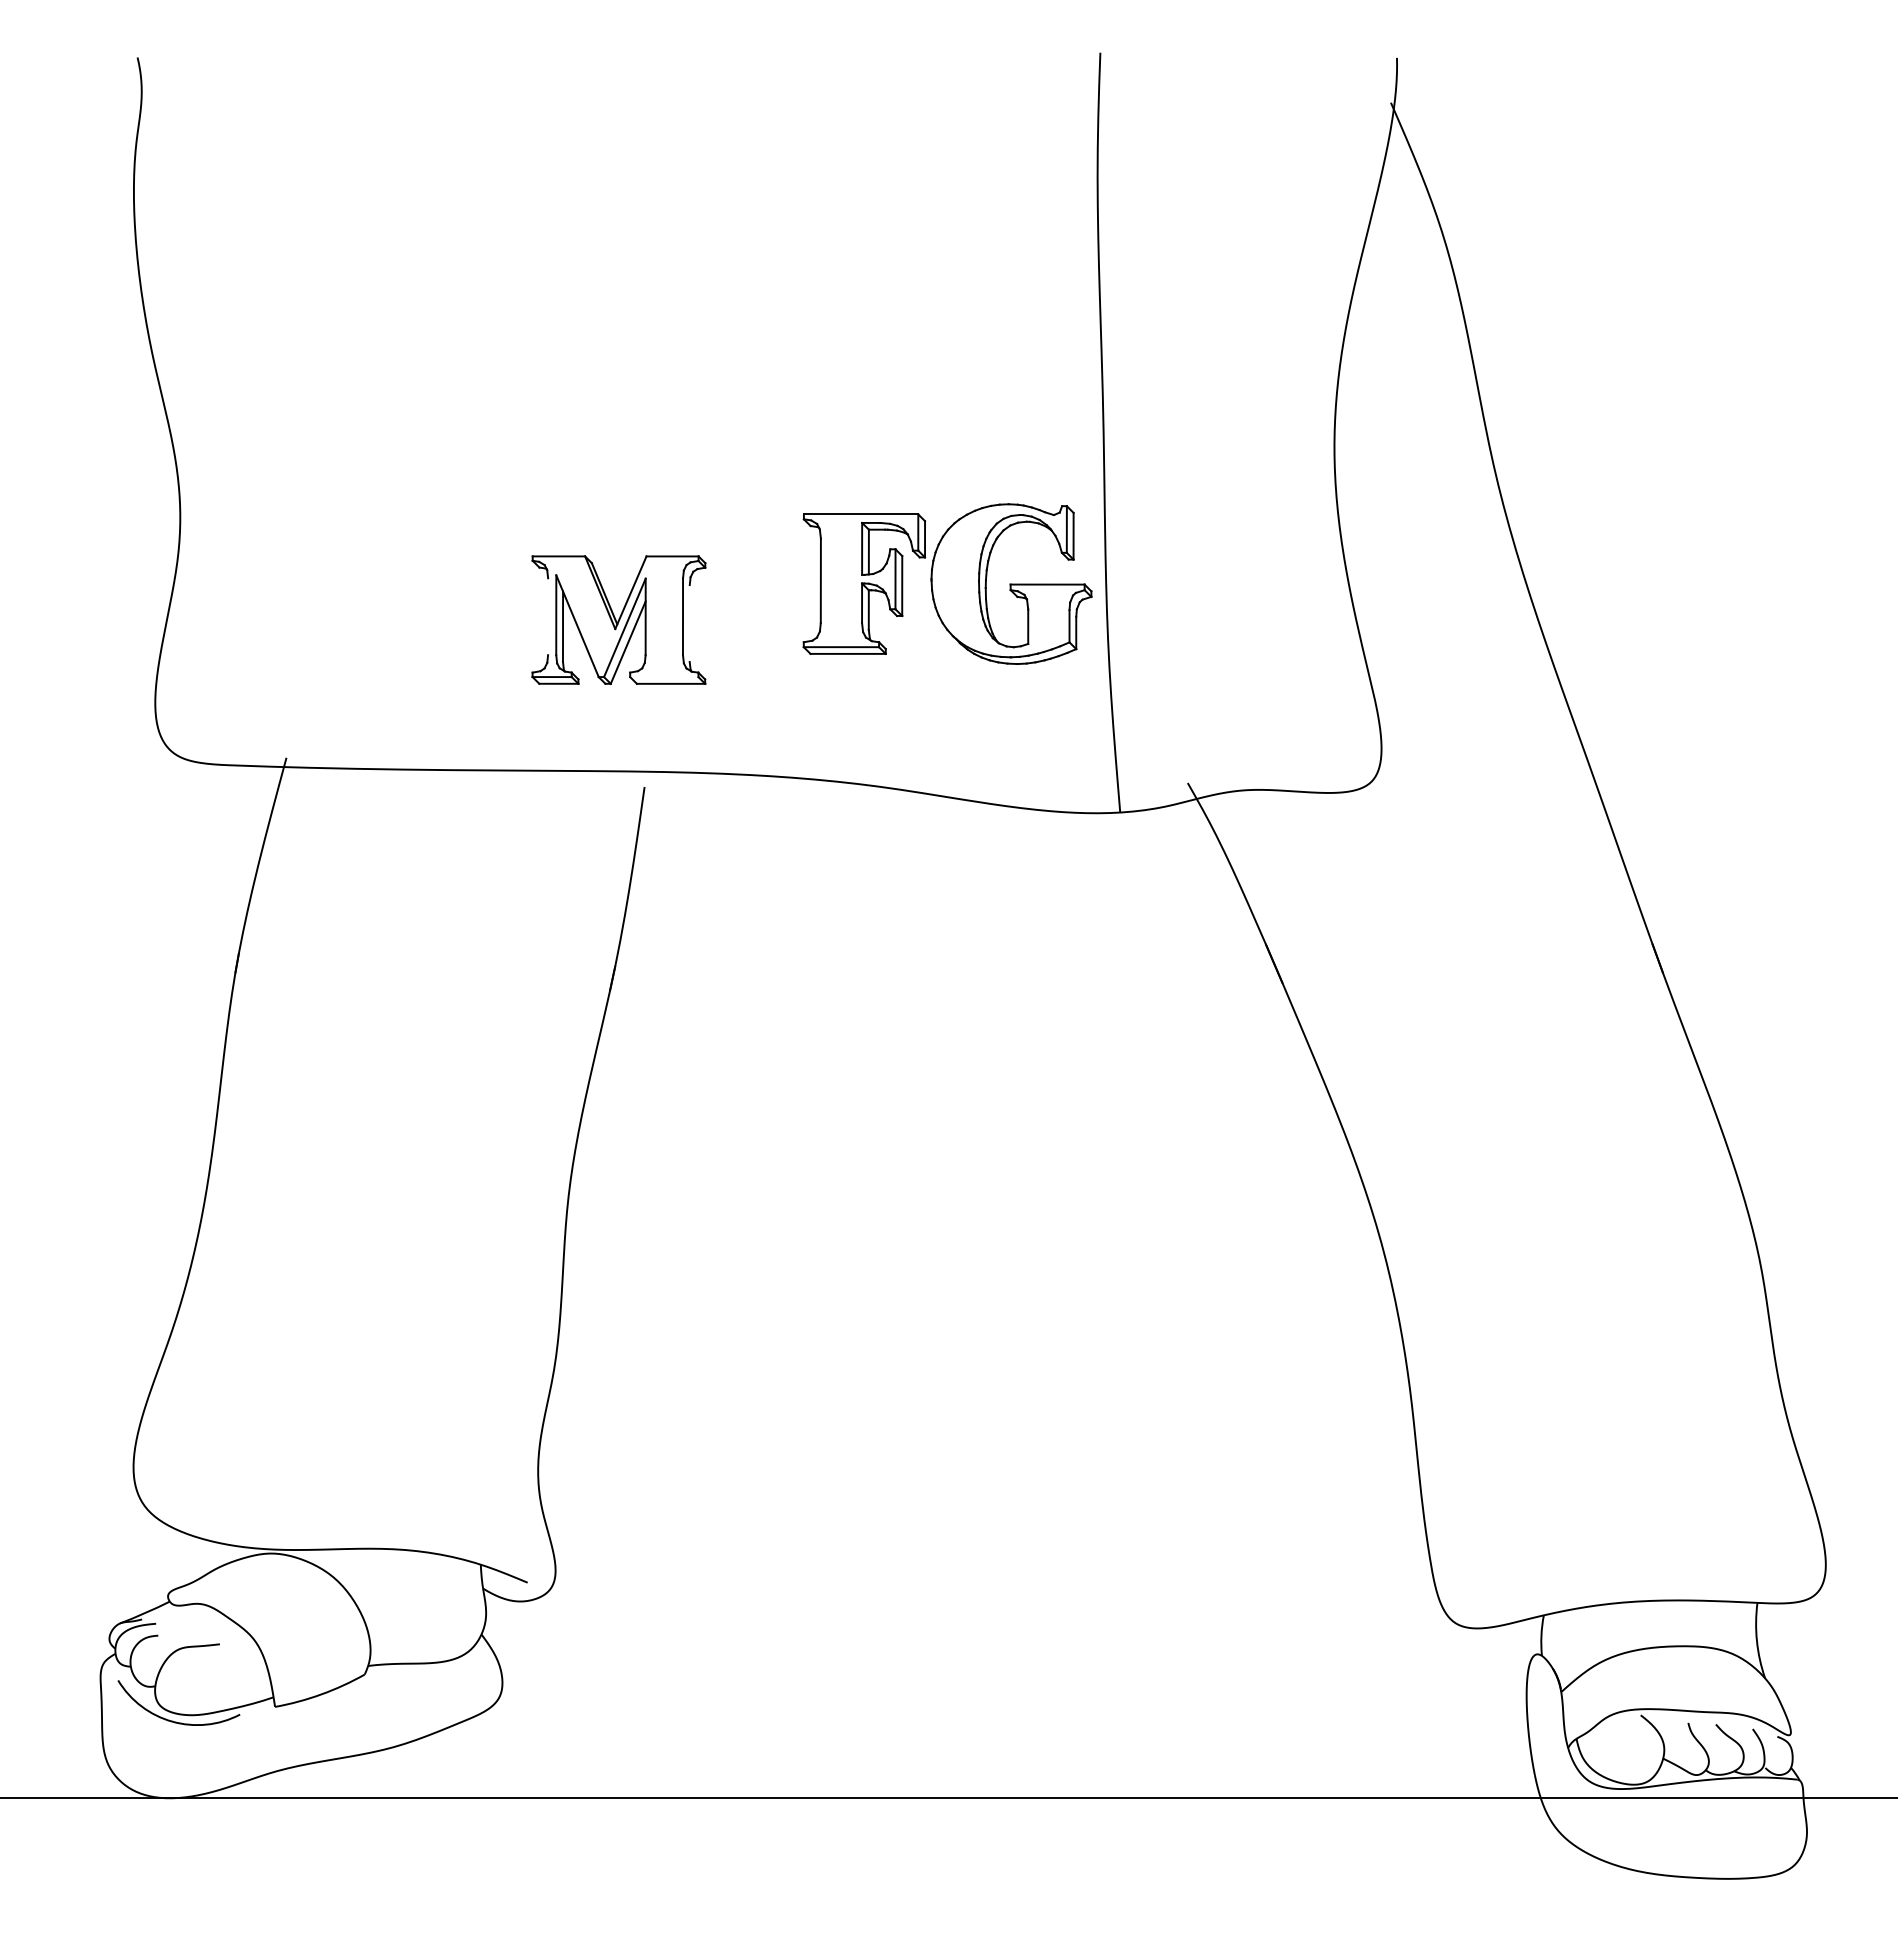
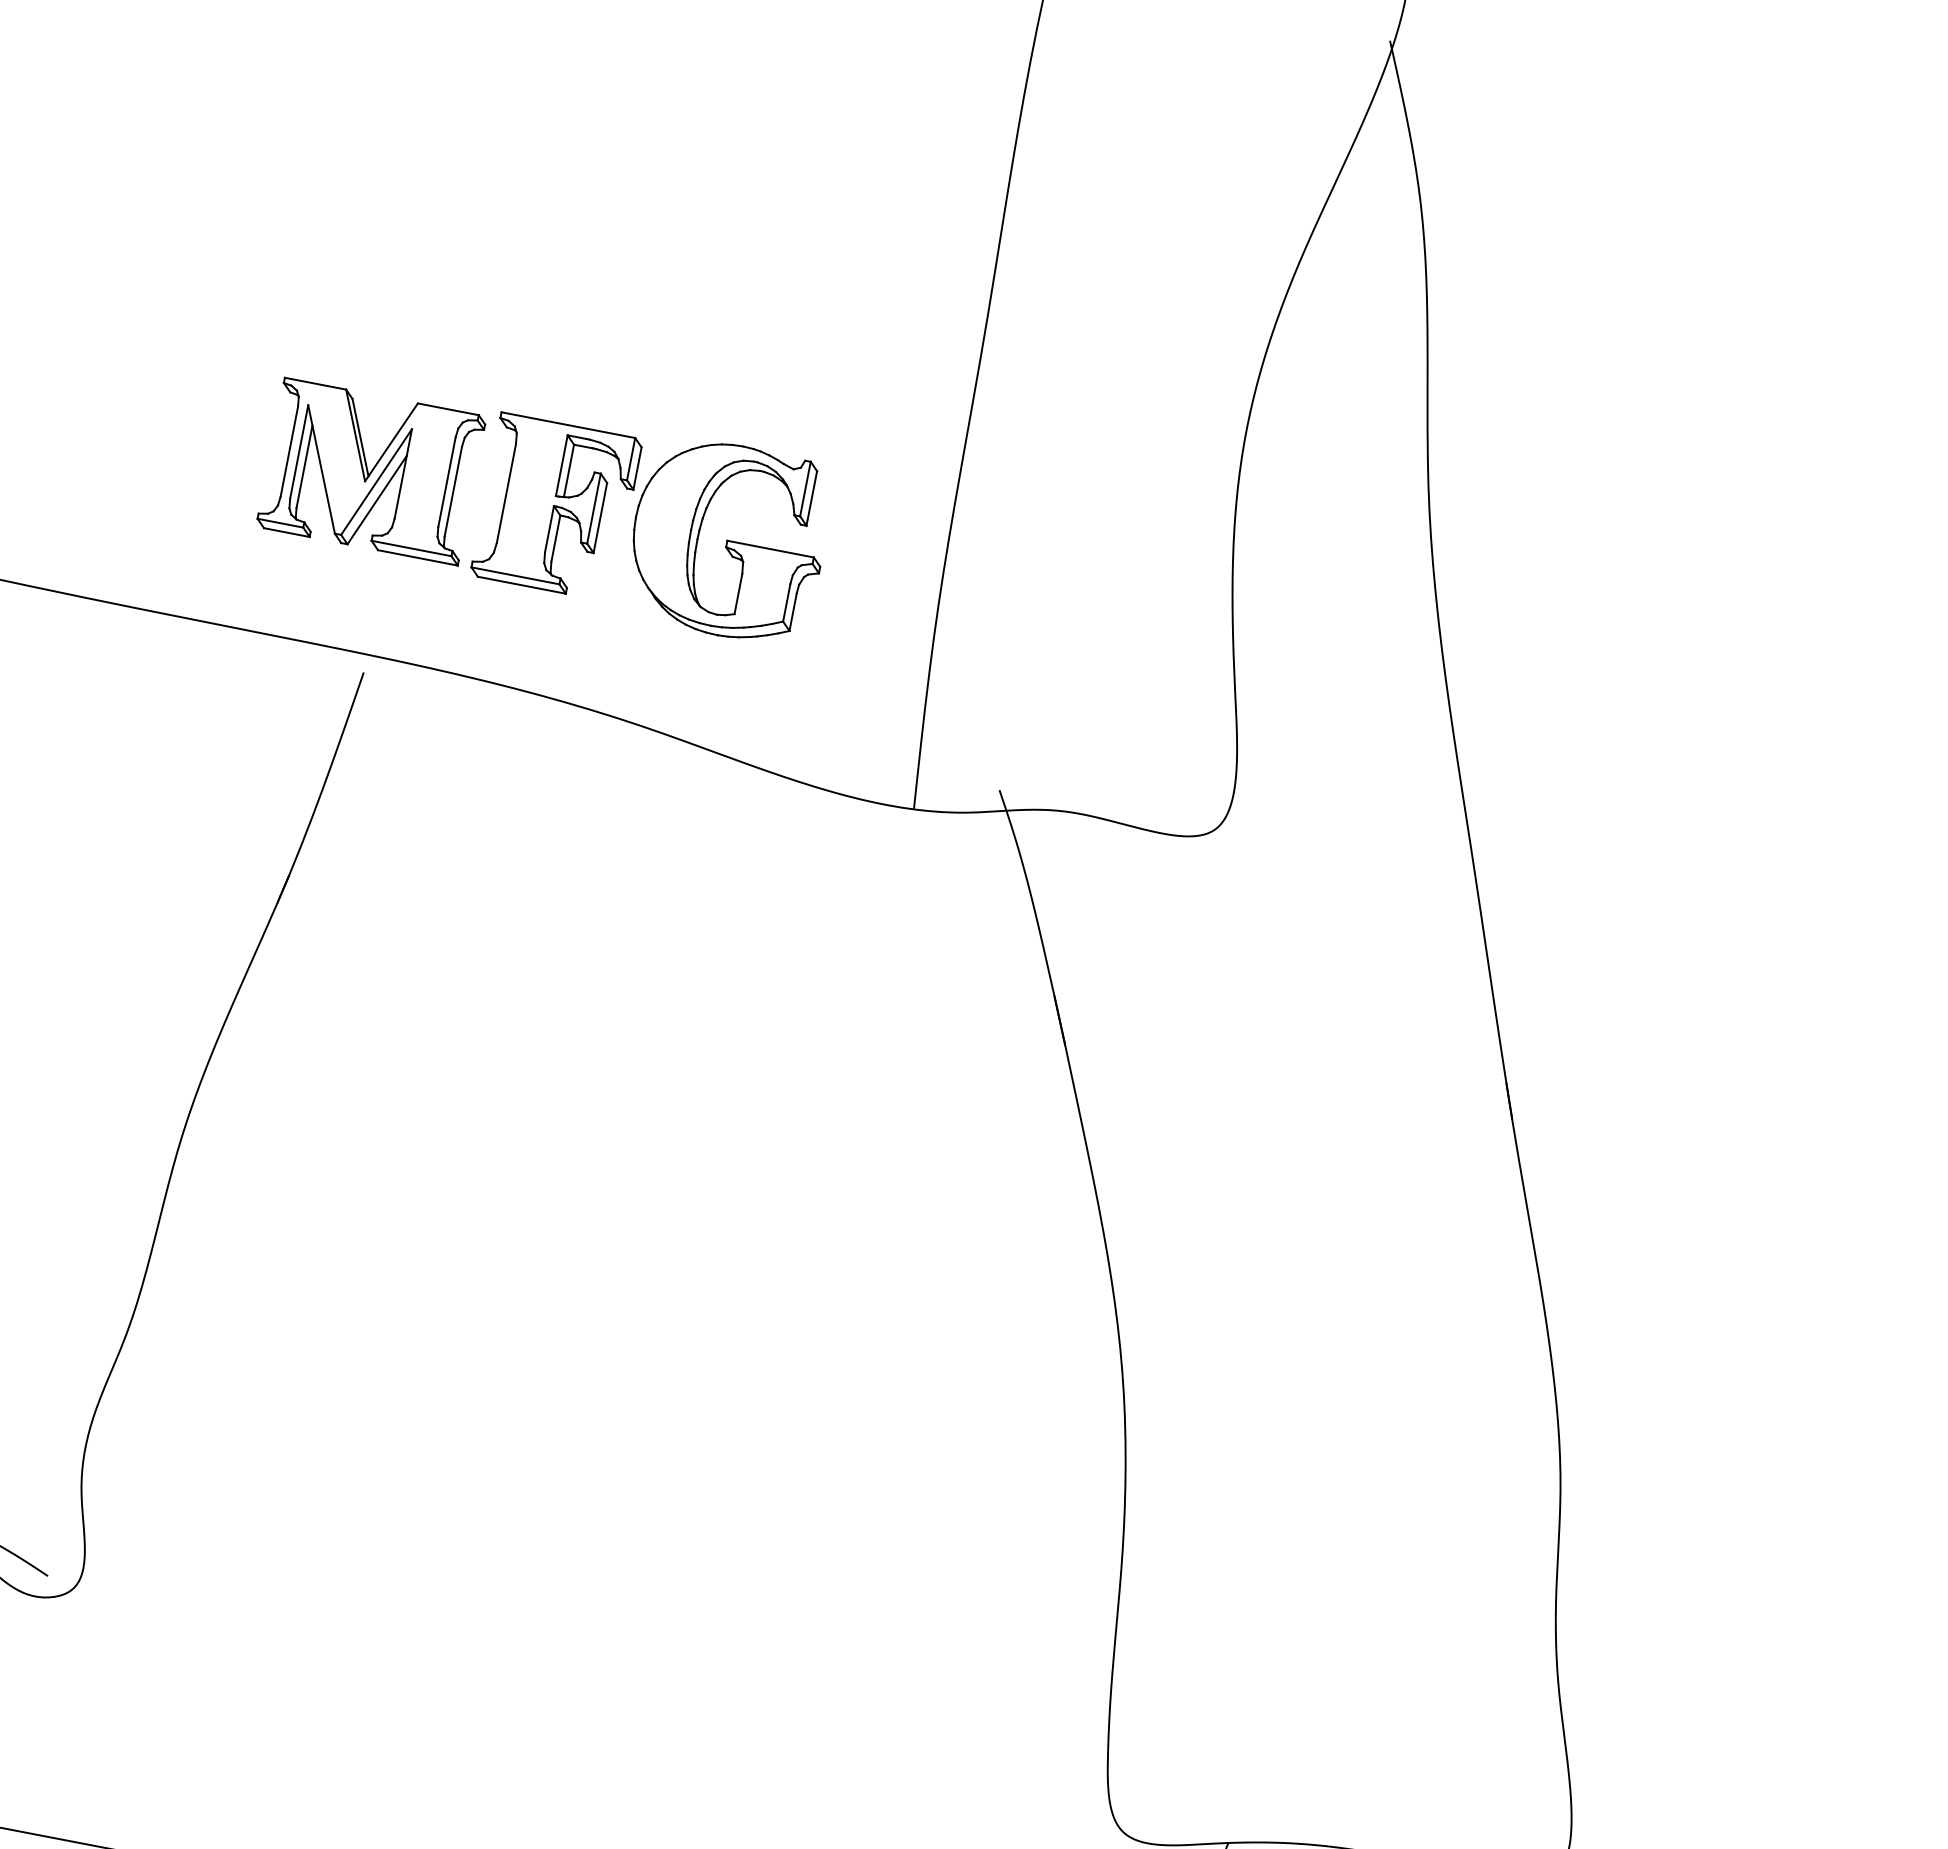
part: (947, 583) -> (653, 525), moved
line: (548, 616) -> (289, 451), added
line: (689, 623) -> (453, 491), added
line: (664, 677) -> (411, 548), added

